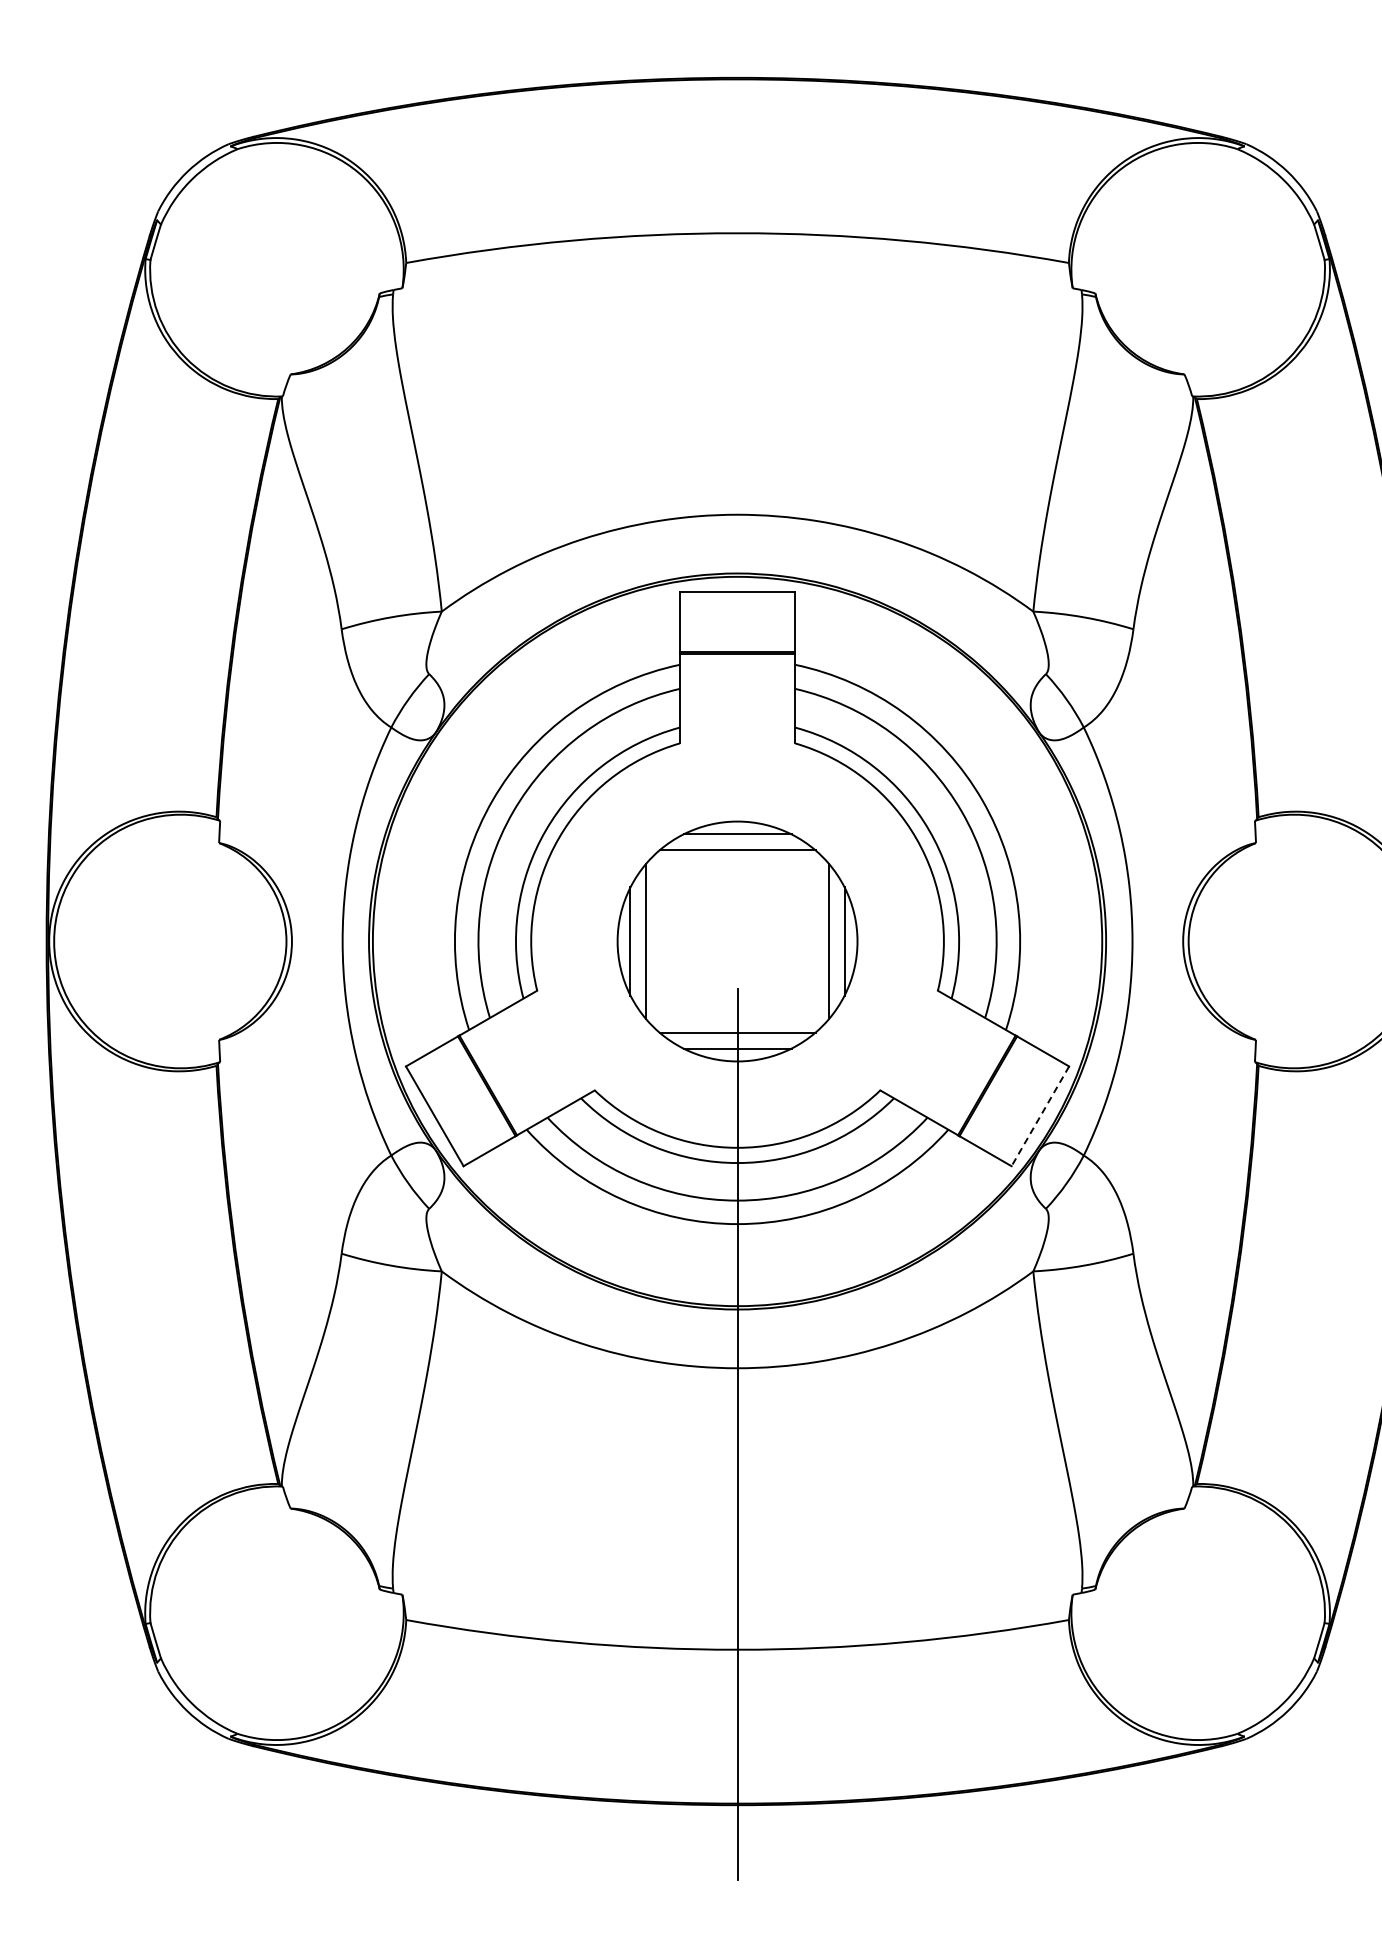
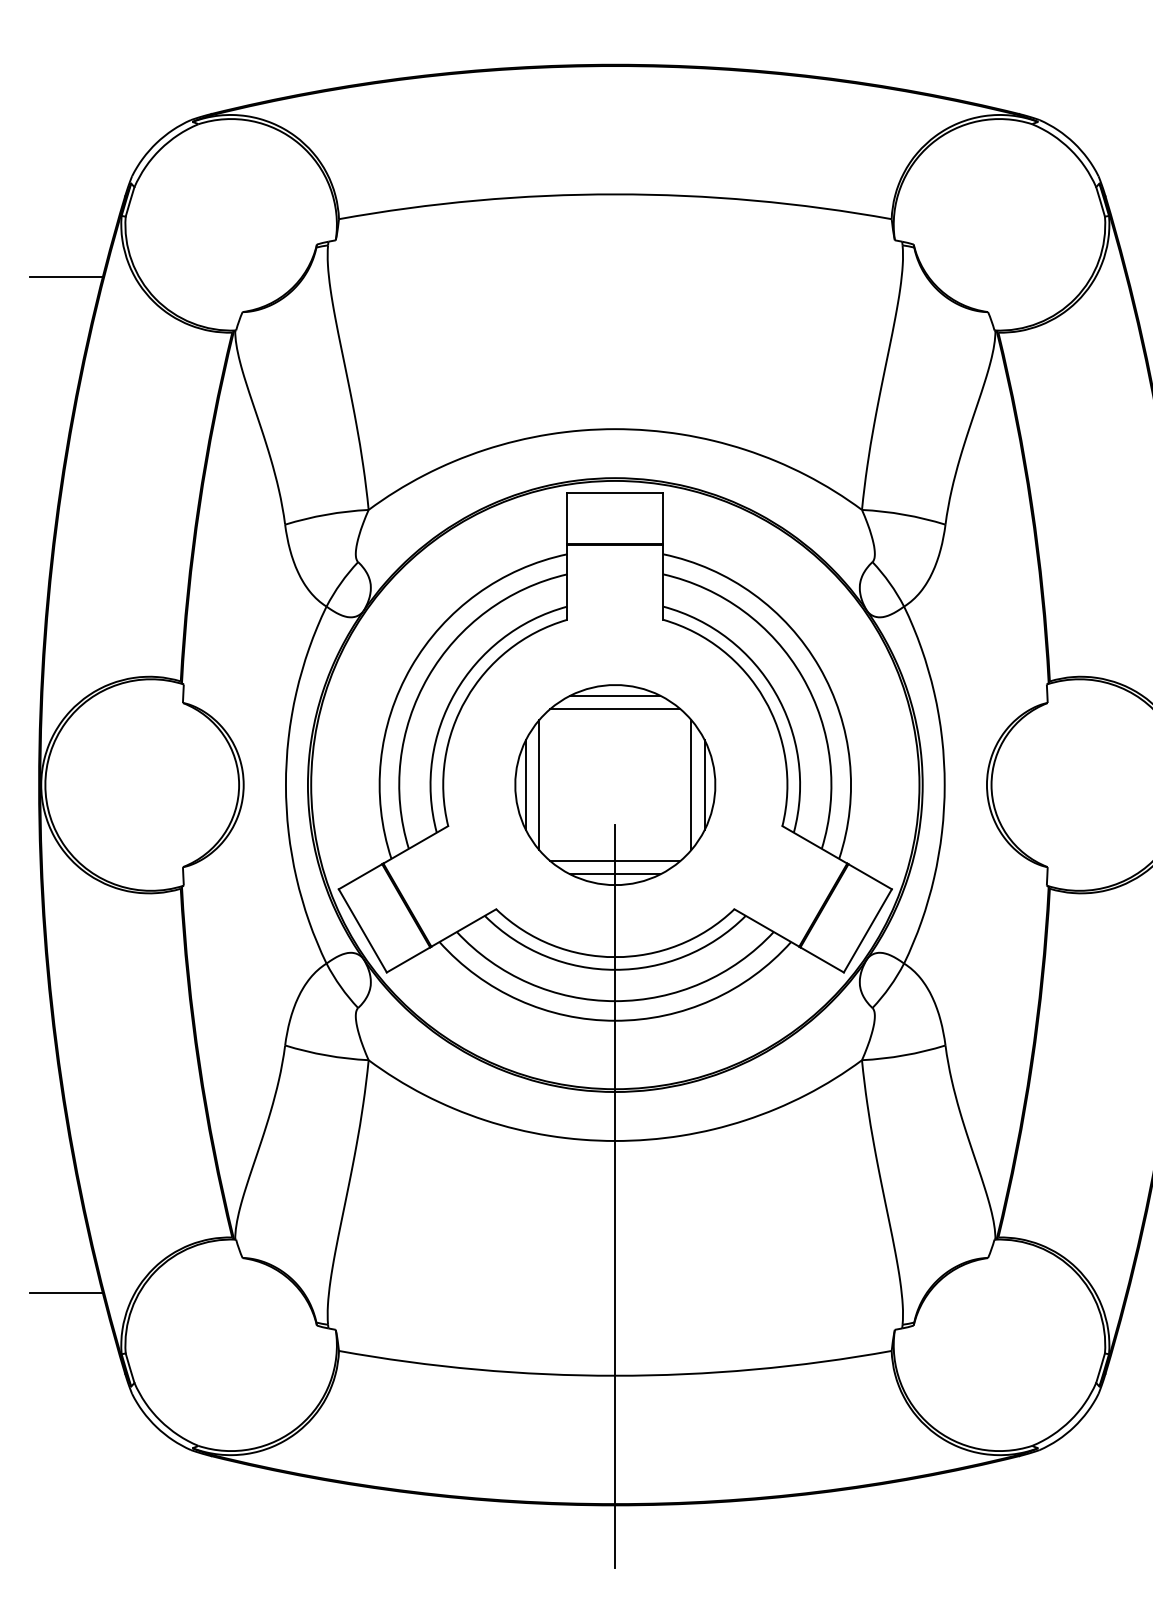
line: (79, 332) -> (66, 277), added
line: (1040, 1116) -> (867, 931), dashed -> solid
line: (79, 1550) -> (66, 1292), added

